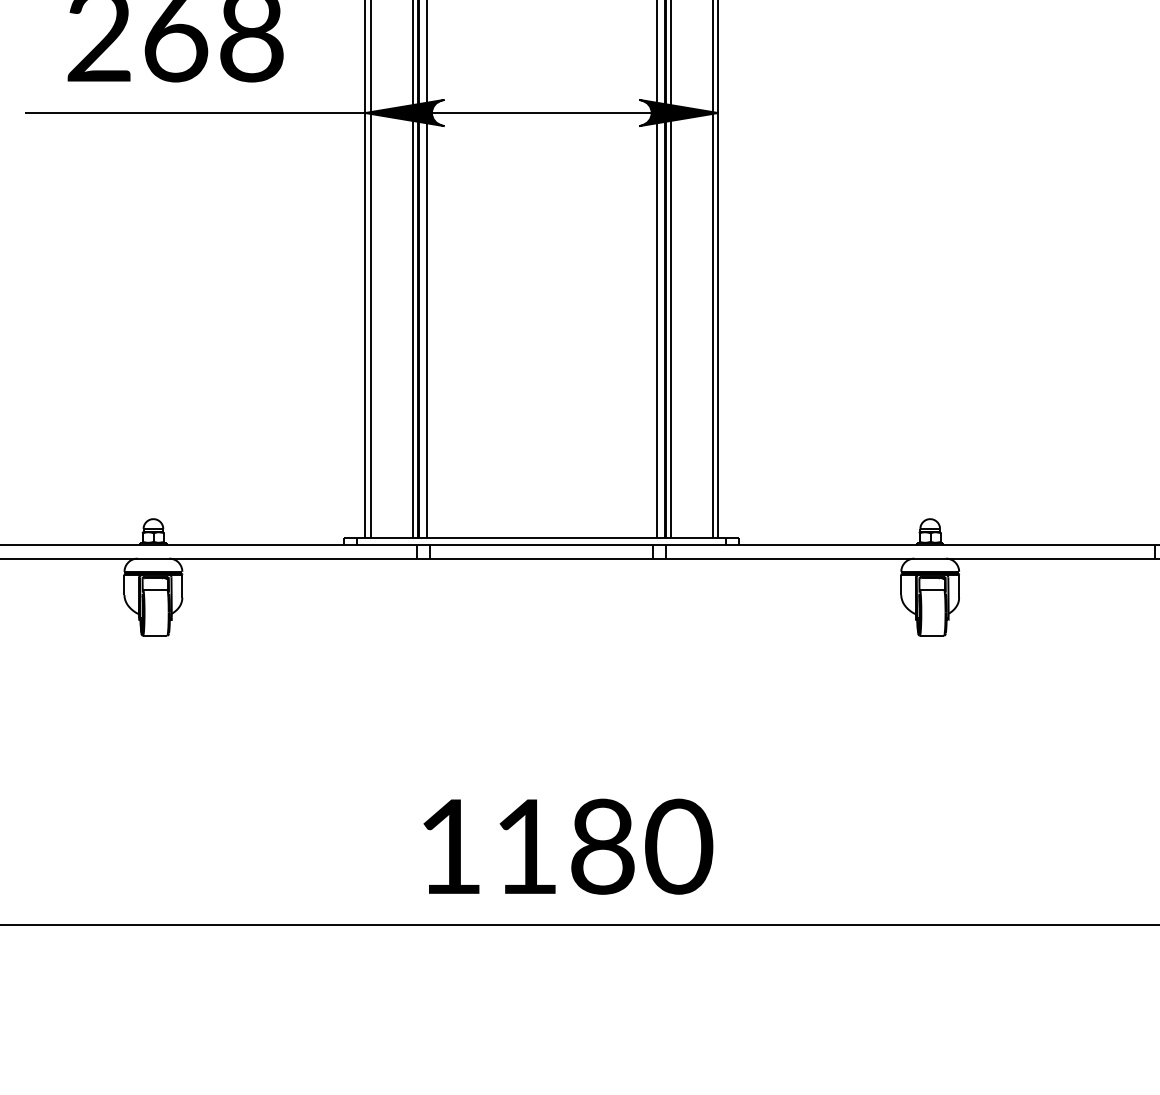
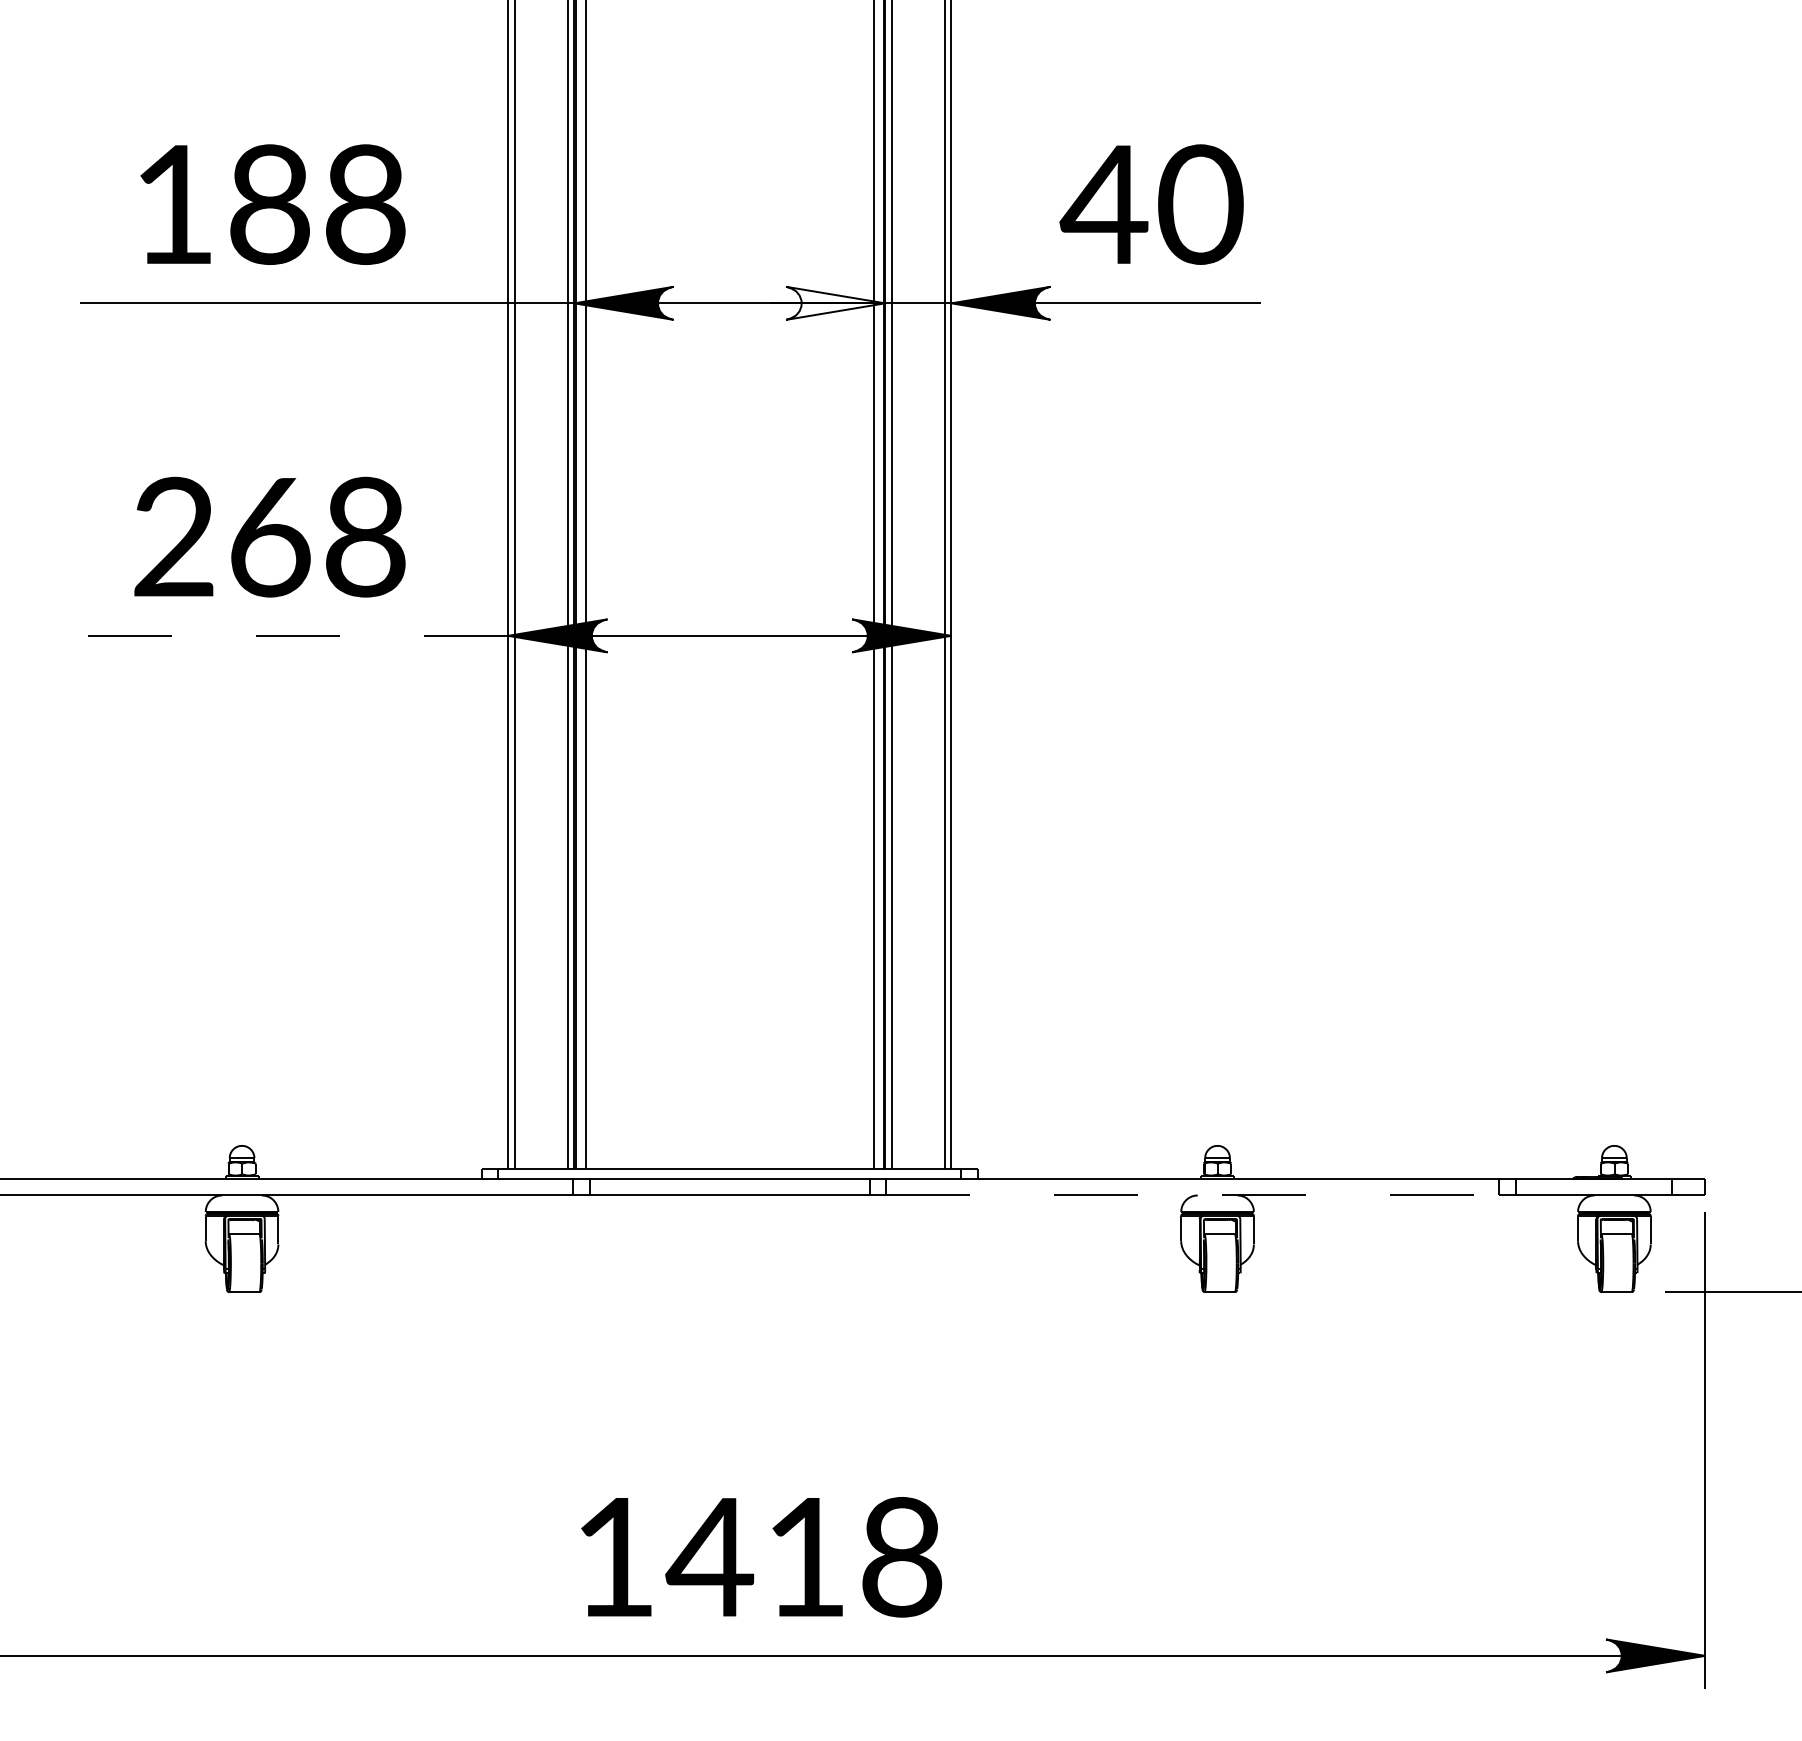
line: (195, 112) -> (294, 635), solid -> dashed
line: (911, 558) -> (1193, 1195), solid -> dashed
text: (602, 846) -> (805, 1557), 1180 -> 1418

